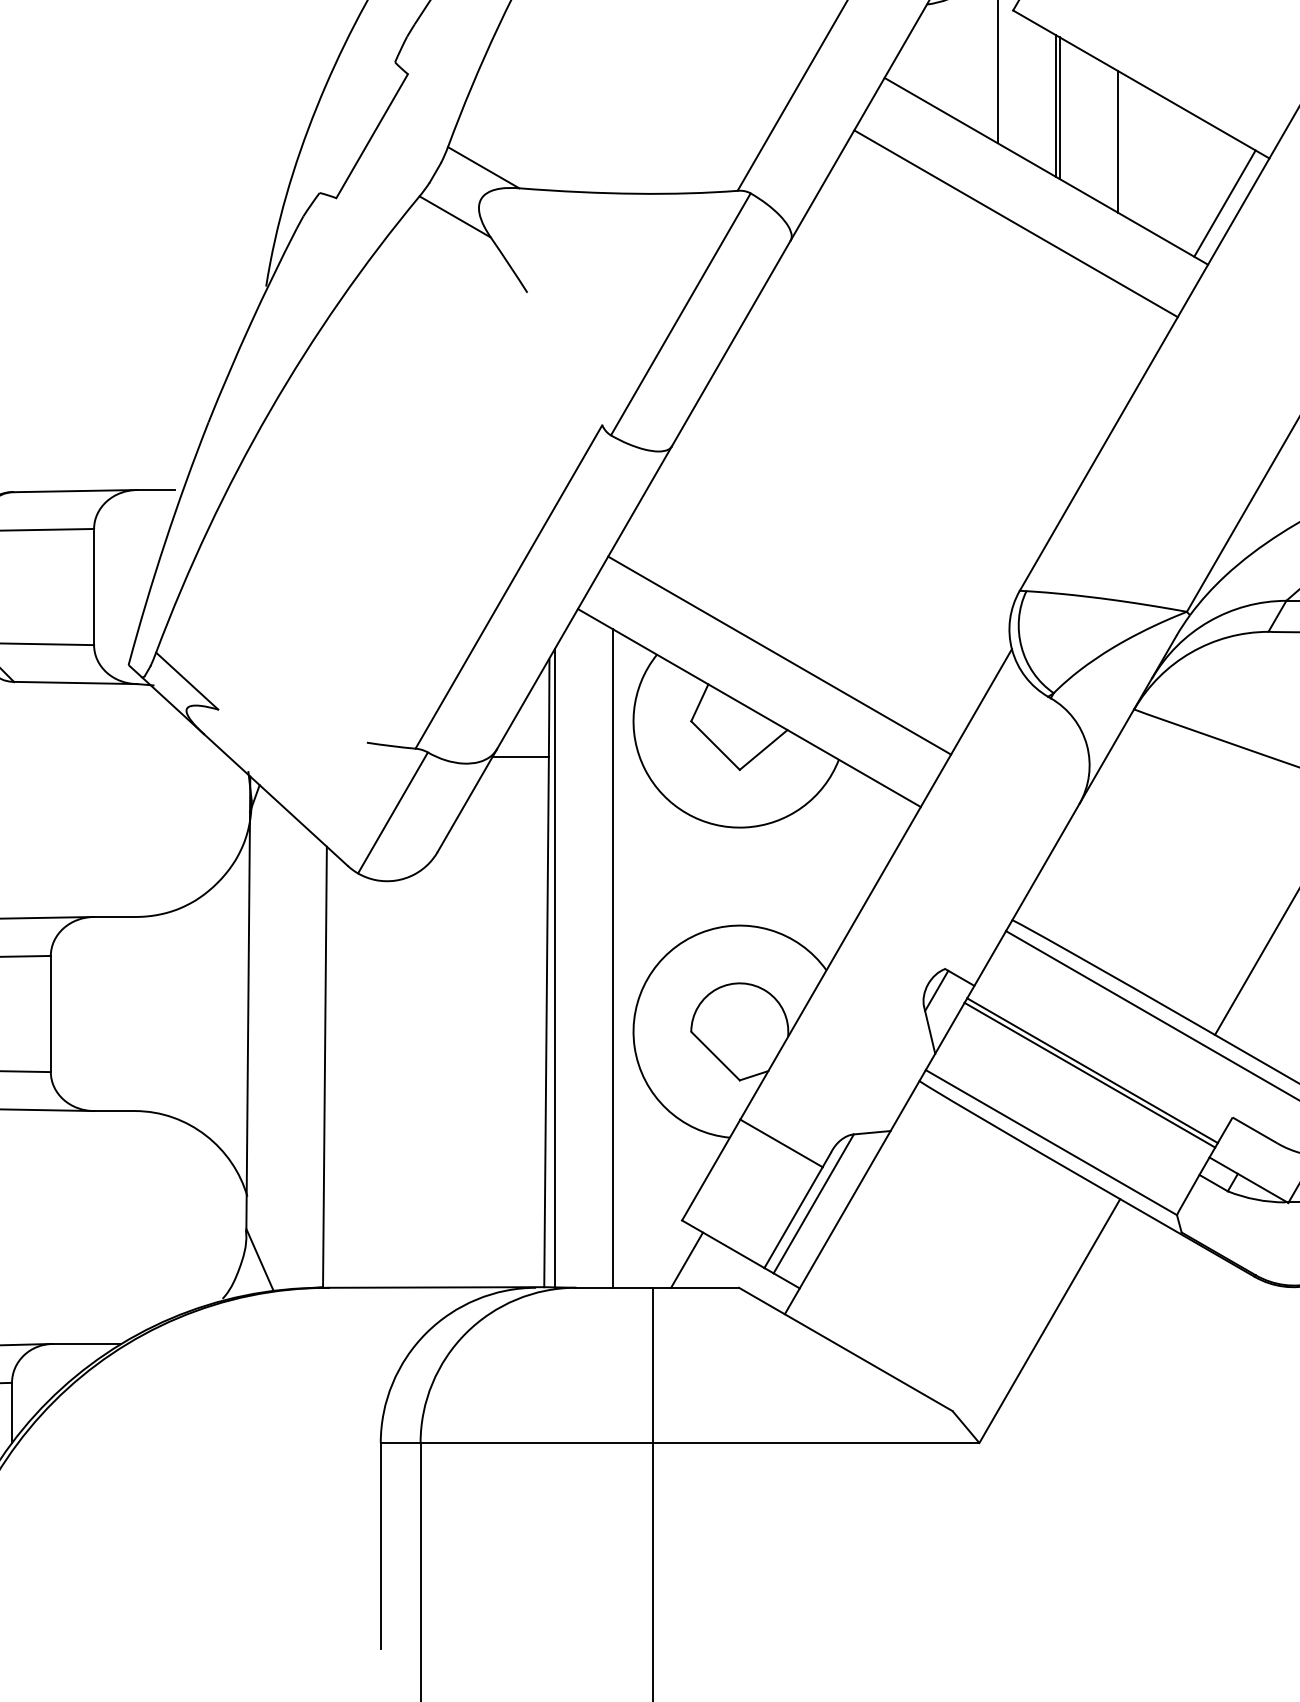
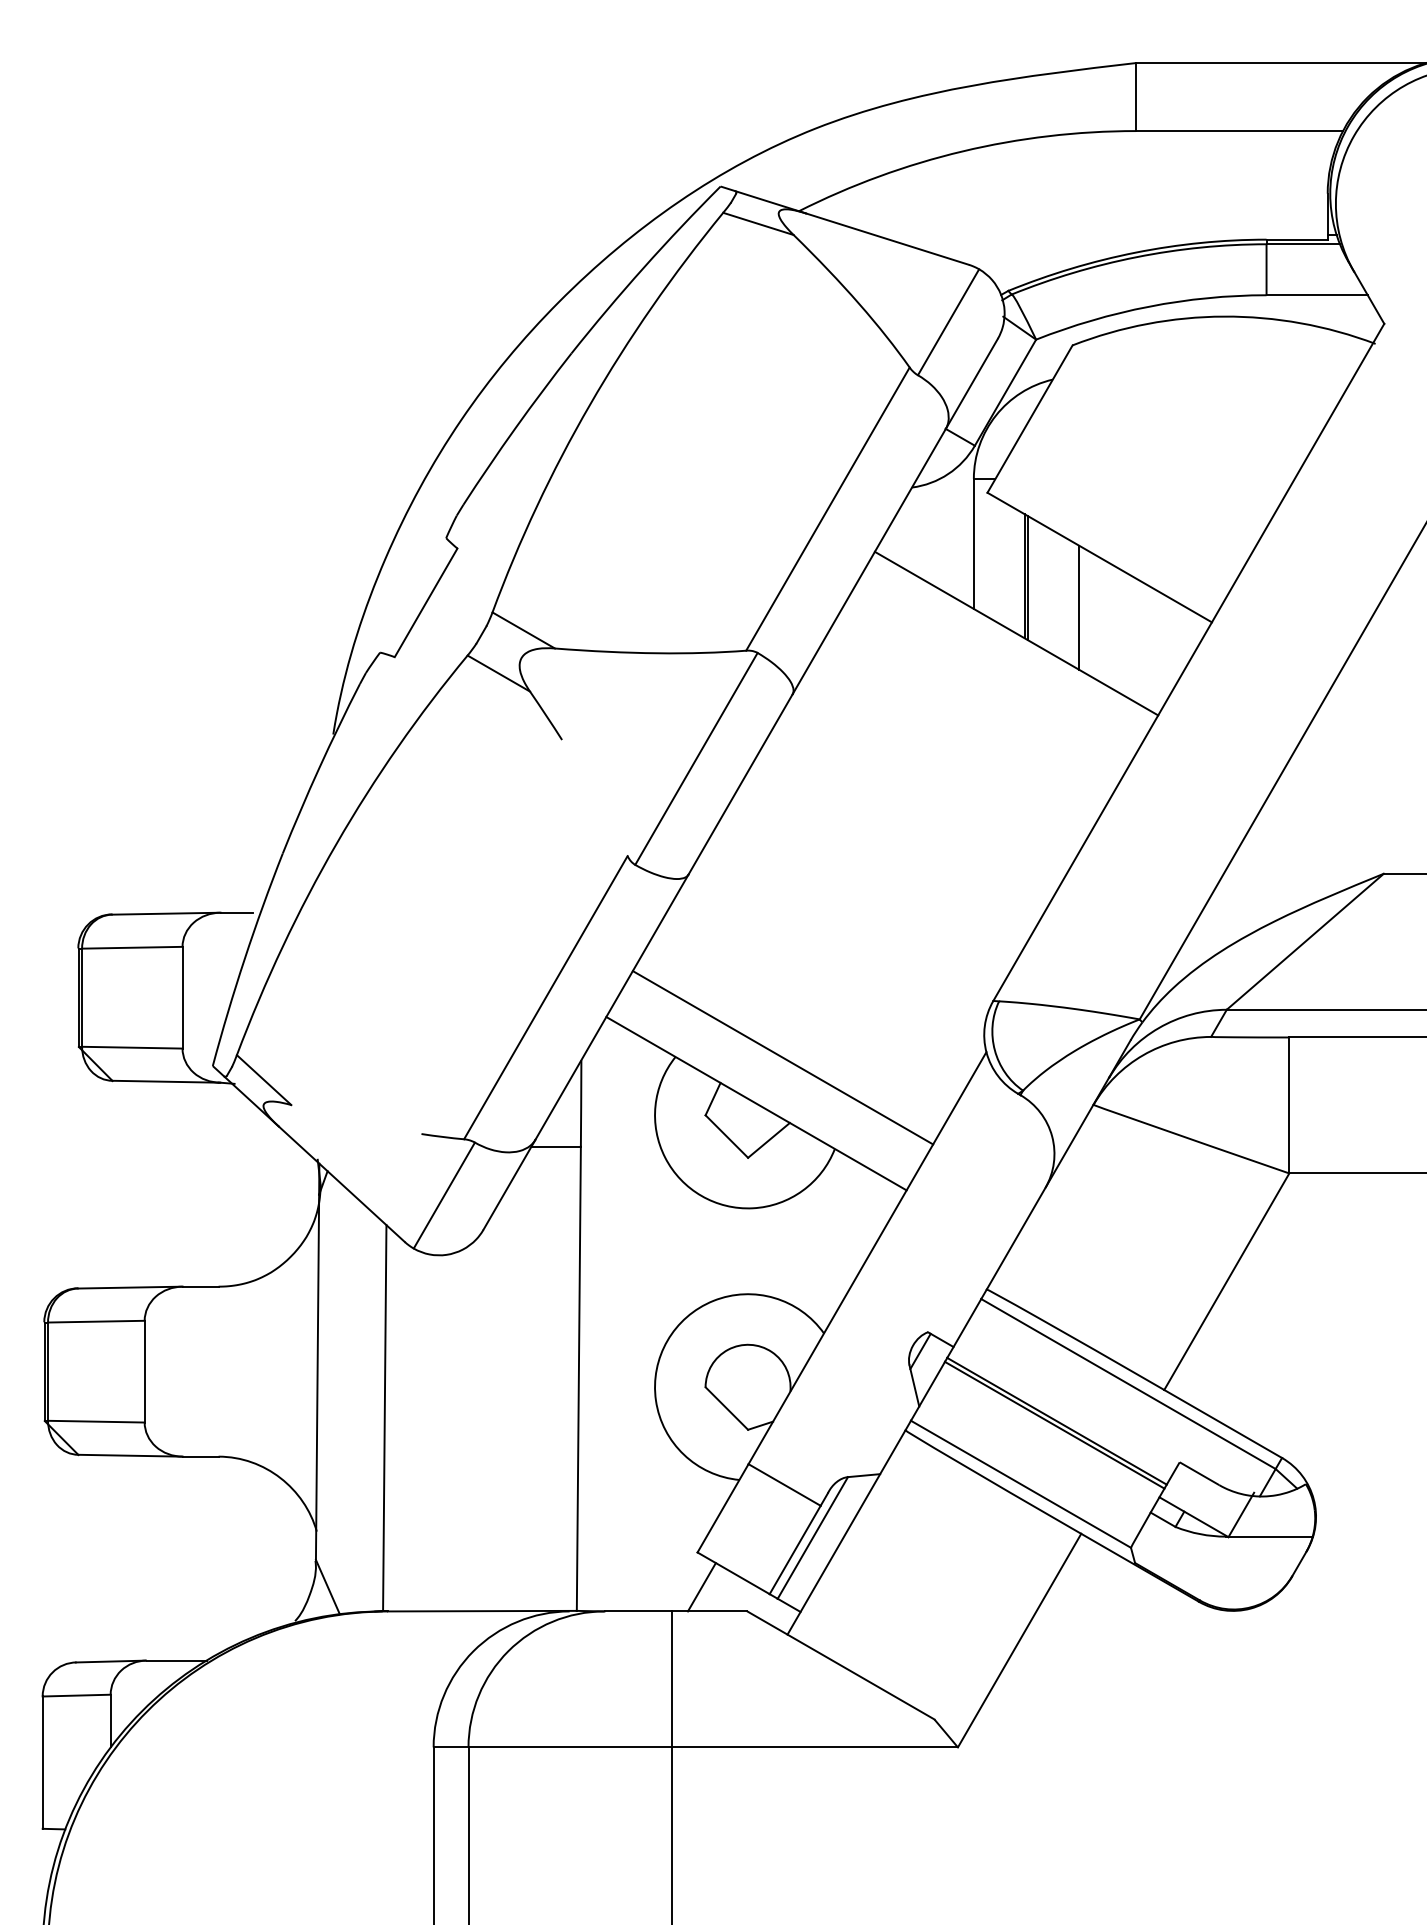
line: (1224, 203) -> (1172, 661), removed
line: (1015, 223) -> (989, 679), removed
line: (613, 957) -> (637, 1322), removed
line: (555, 968) -> (586, 1331), removed

